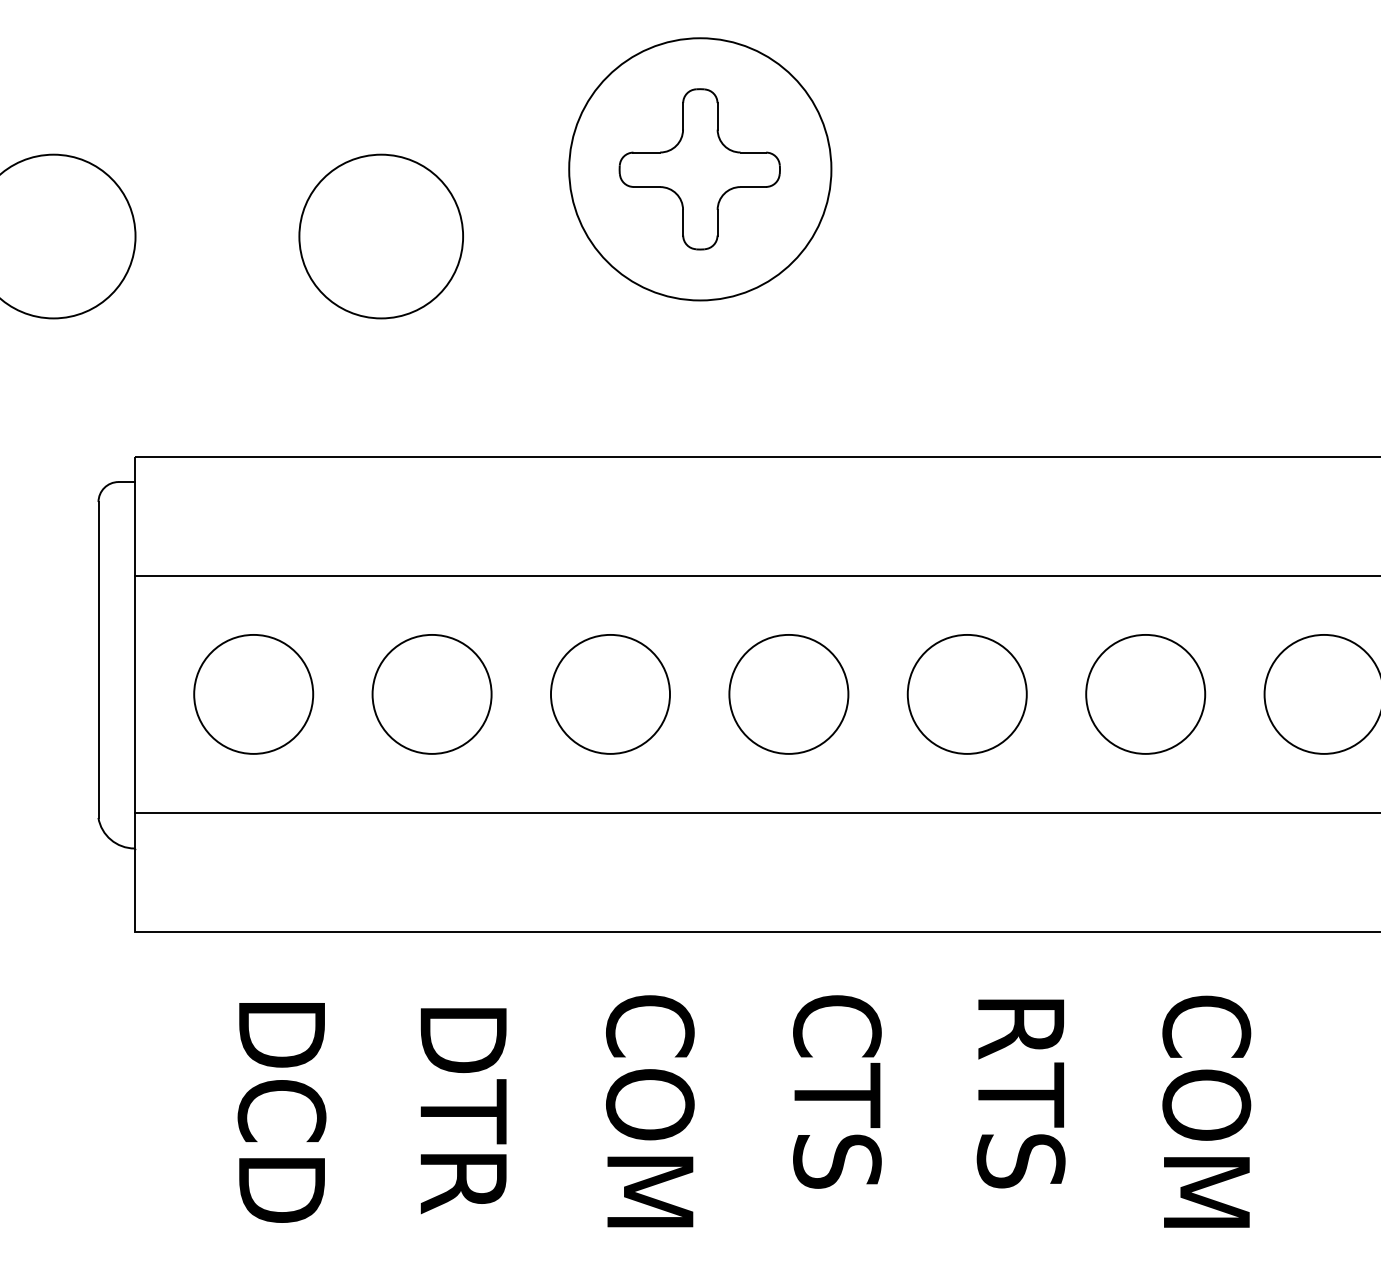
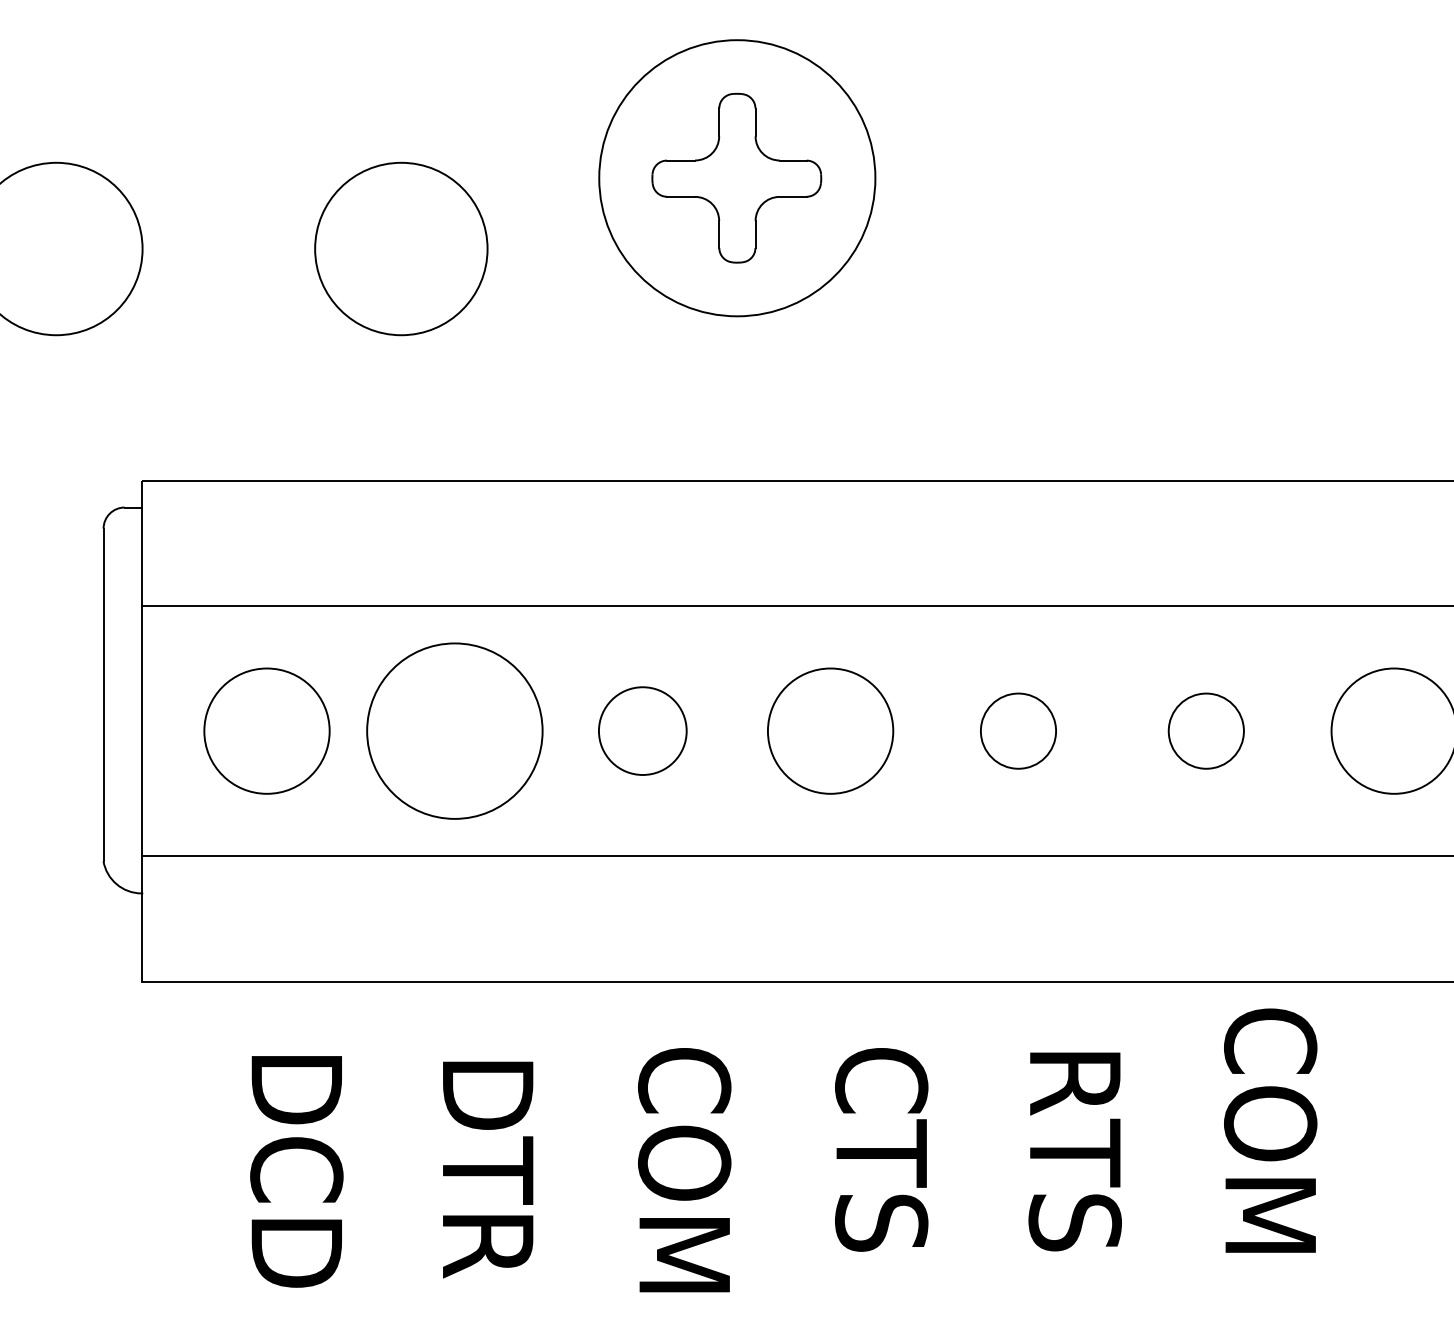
circle: (431, 693) -> (454, 730), size x1.4
circle: (610, 693) -> (642, 730), size x0.7
circle: (967, 693) -> (1018, 730), size x0.6
circle: (1145, 693) -> (1206, 730), size x0.6
text: (1206, 1111) -> (1270, 1130), moved

